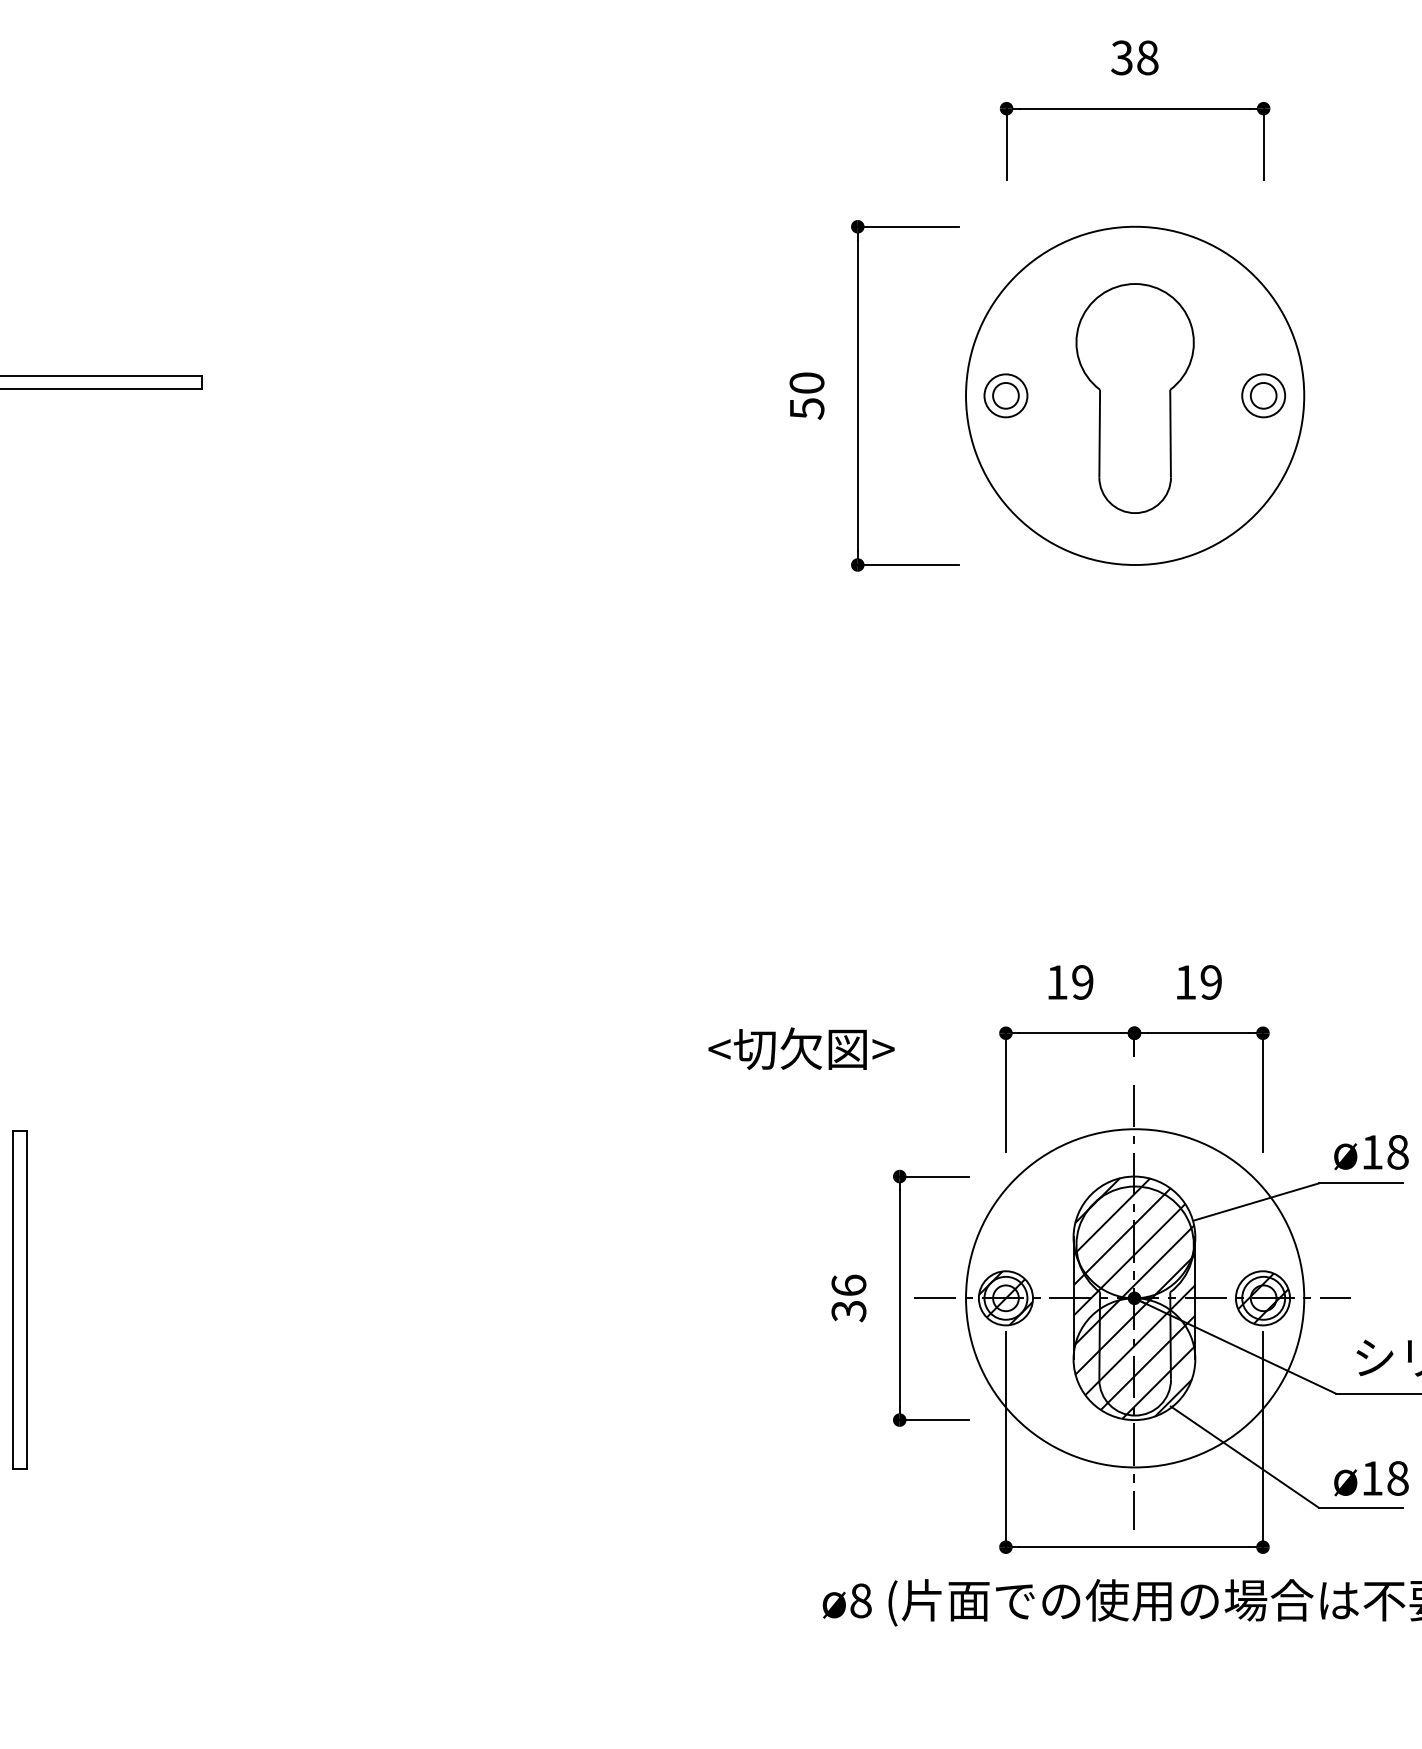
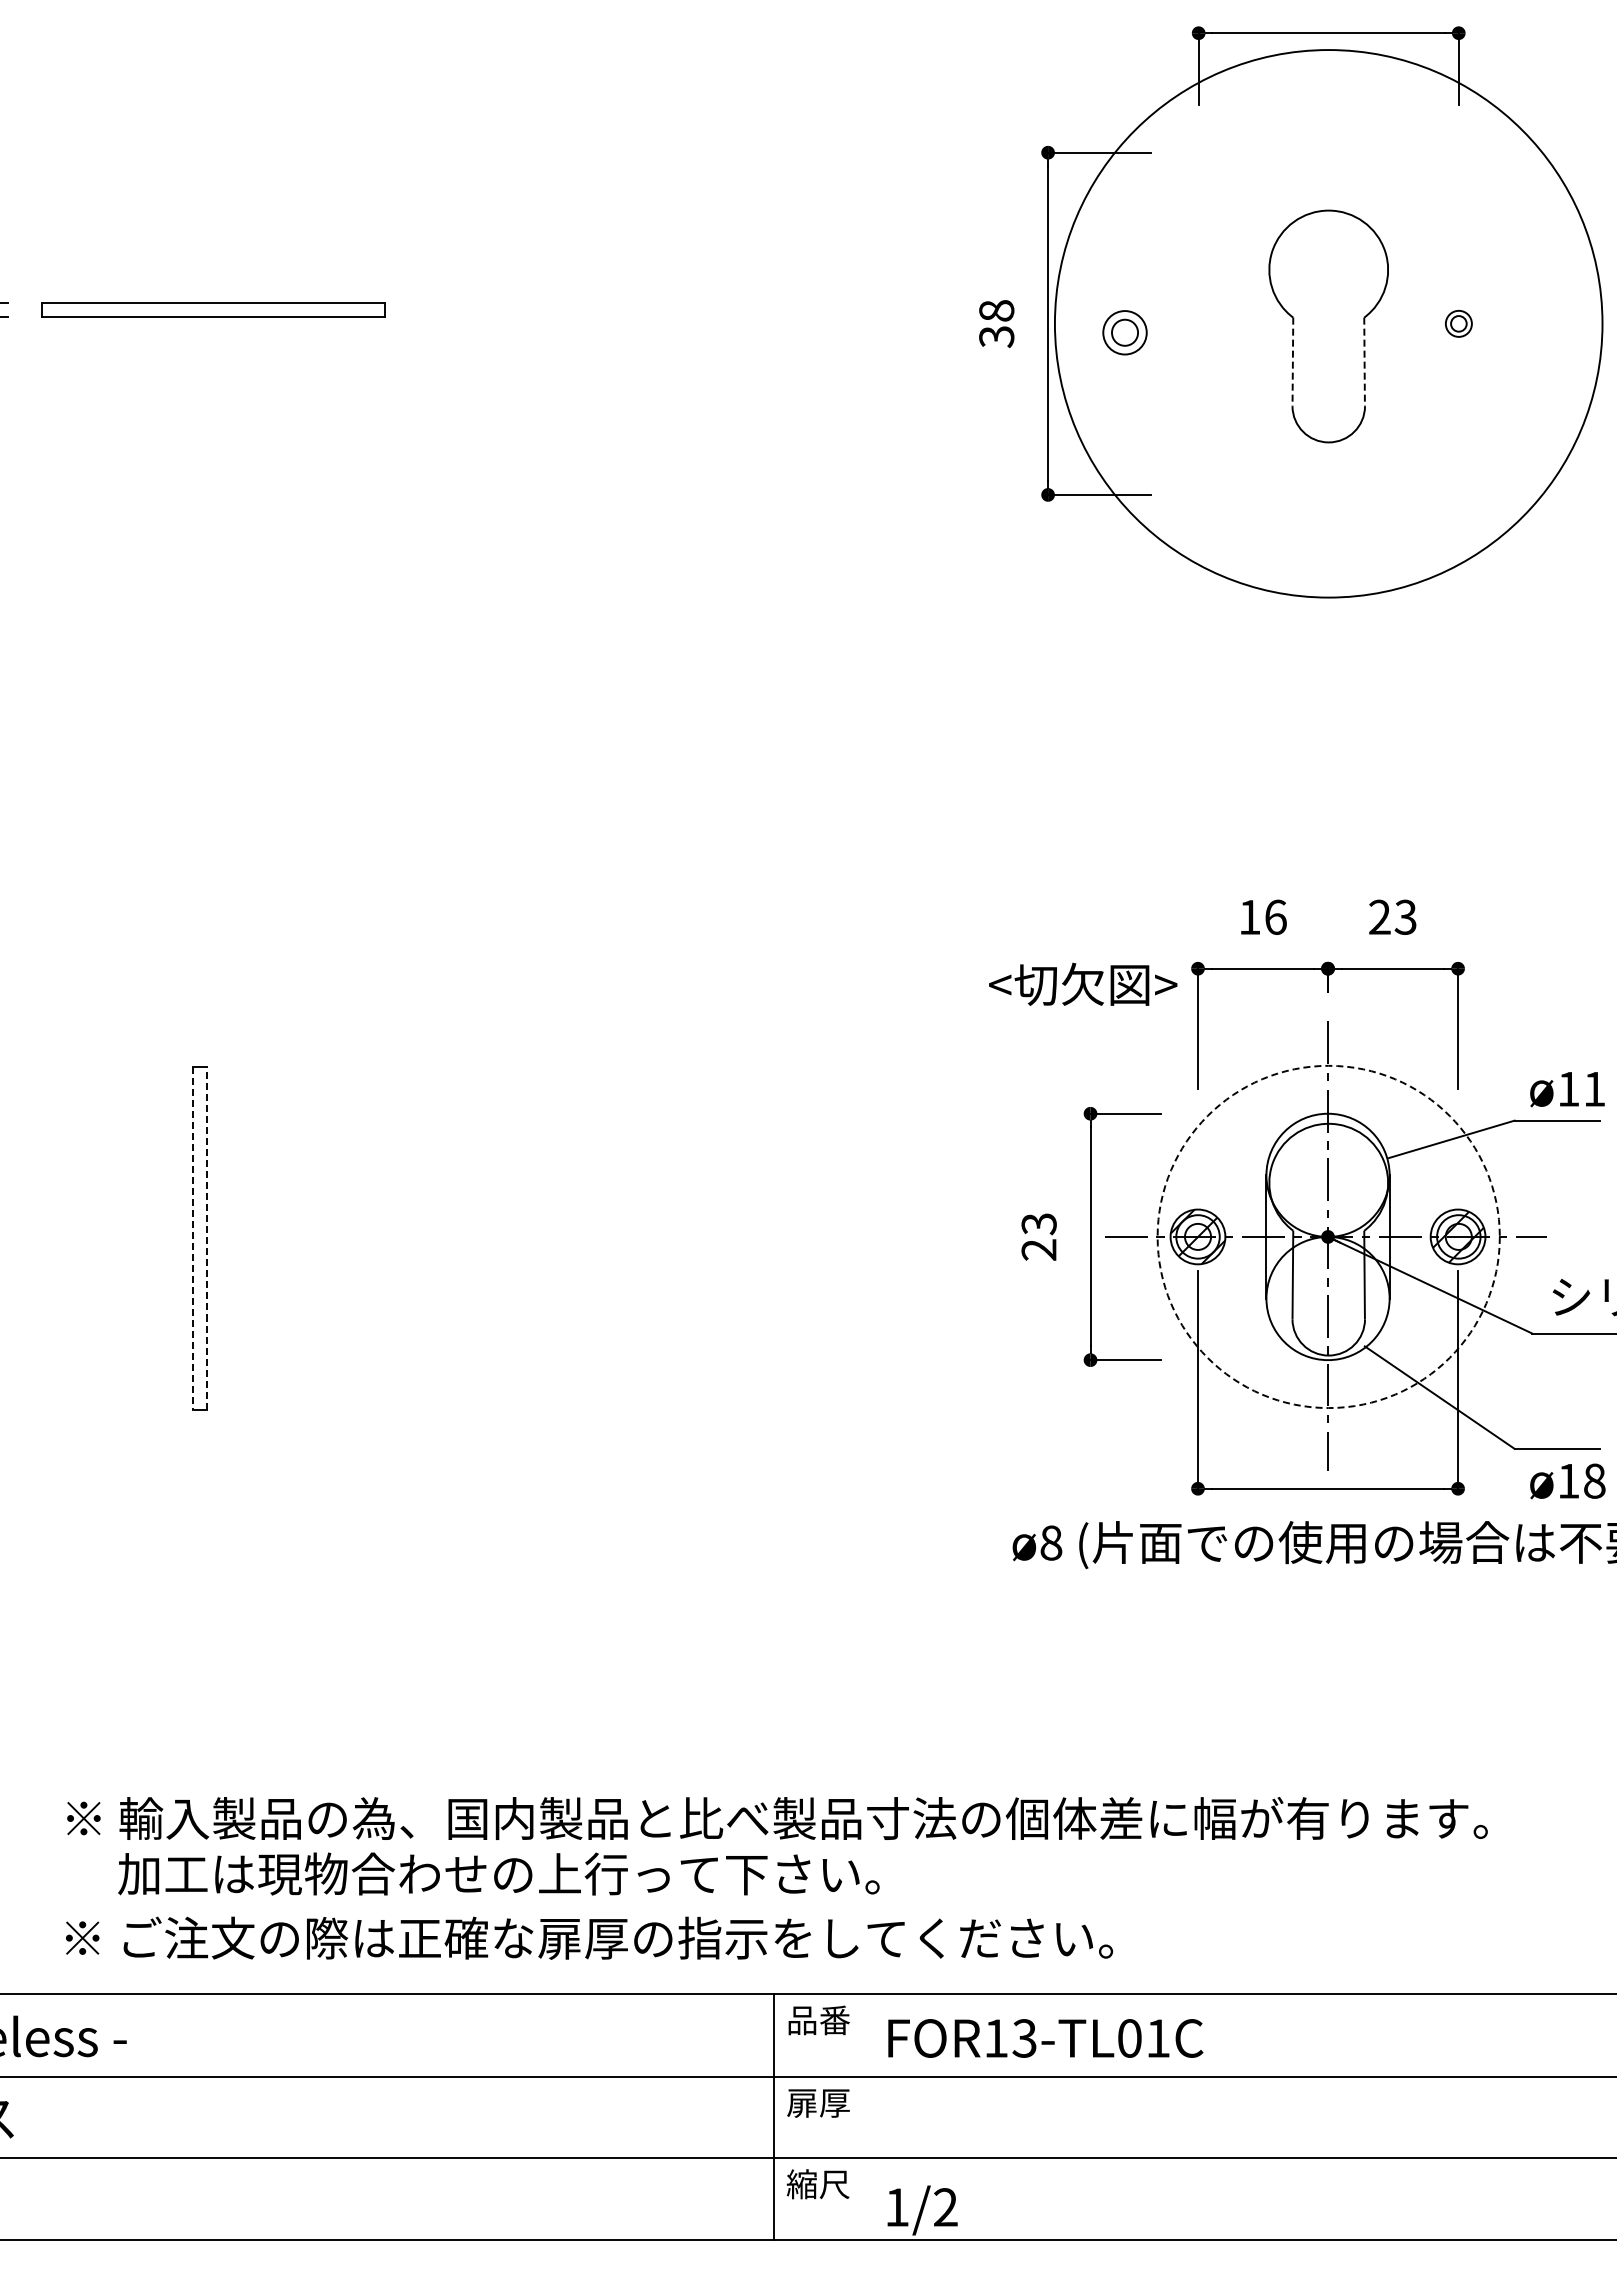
text: (806, 395) -> (996, 323), 50 -> 38
part: (1005, 395) -> (1124, 332), moved
circle: (1134, 395) -> (1328, 323), size x1.6
part: (1263, 395) -> (1458, 323), size x0.6
line: (1099, 434) -> (1292, 362), solid -> dashed
line: (1170, 434) -> (1364, 362), solid -> dashed
text: (1082, 981) -> (1275, 916), 19 -> 16
text: (1198, 981) -> (1392, 916), 19 -> 23
text: (801, 1047) -> (1083, 983), moved
text: (1397, 1151) -> (1594, 1088), ø18 -> ø11
hatch: (1133, 1297) -> (1327, 1236), removed
circle: (1134, 1297) -> (1328, 1236), solid -> dashed
line: (26, 1298) -> (206, 1237), solid -> dashed
text: (848, 1298) -> (1038, 1237), 36 -> 23
line: (13, 1299) -> (193, 1238), solid -> dashed
text: (1371, 1478) -> (1567, 1481), moved

